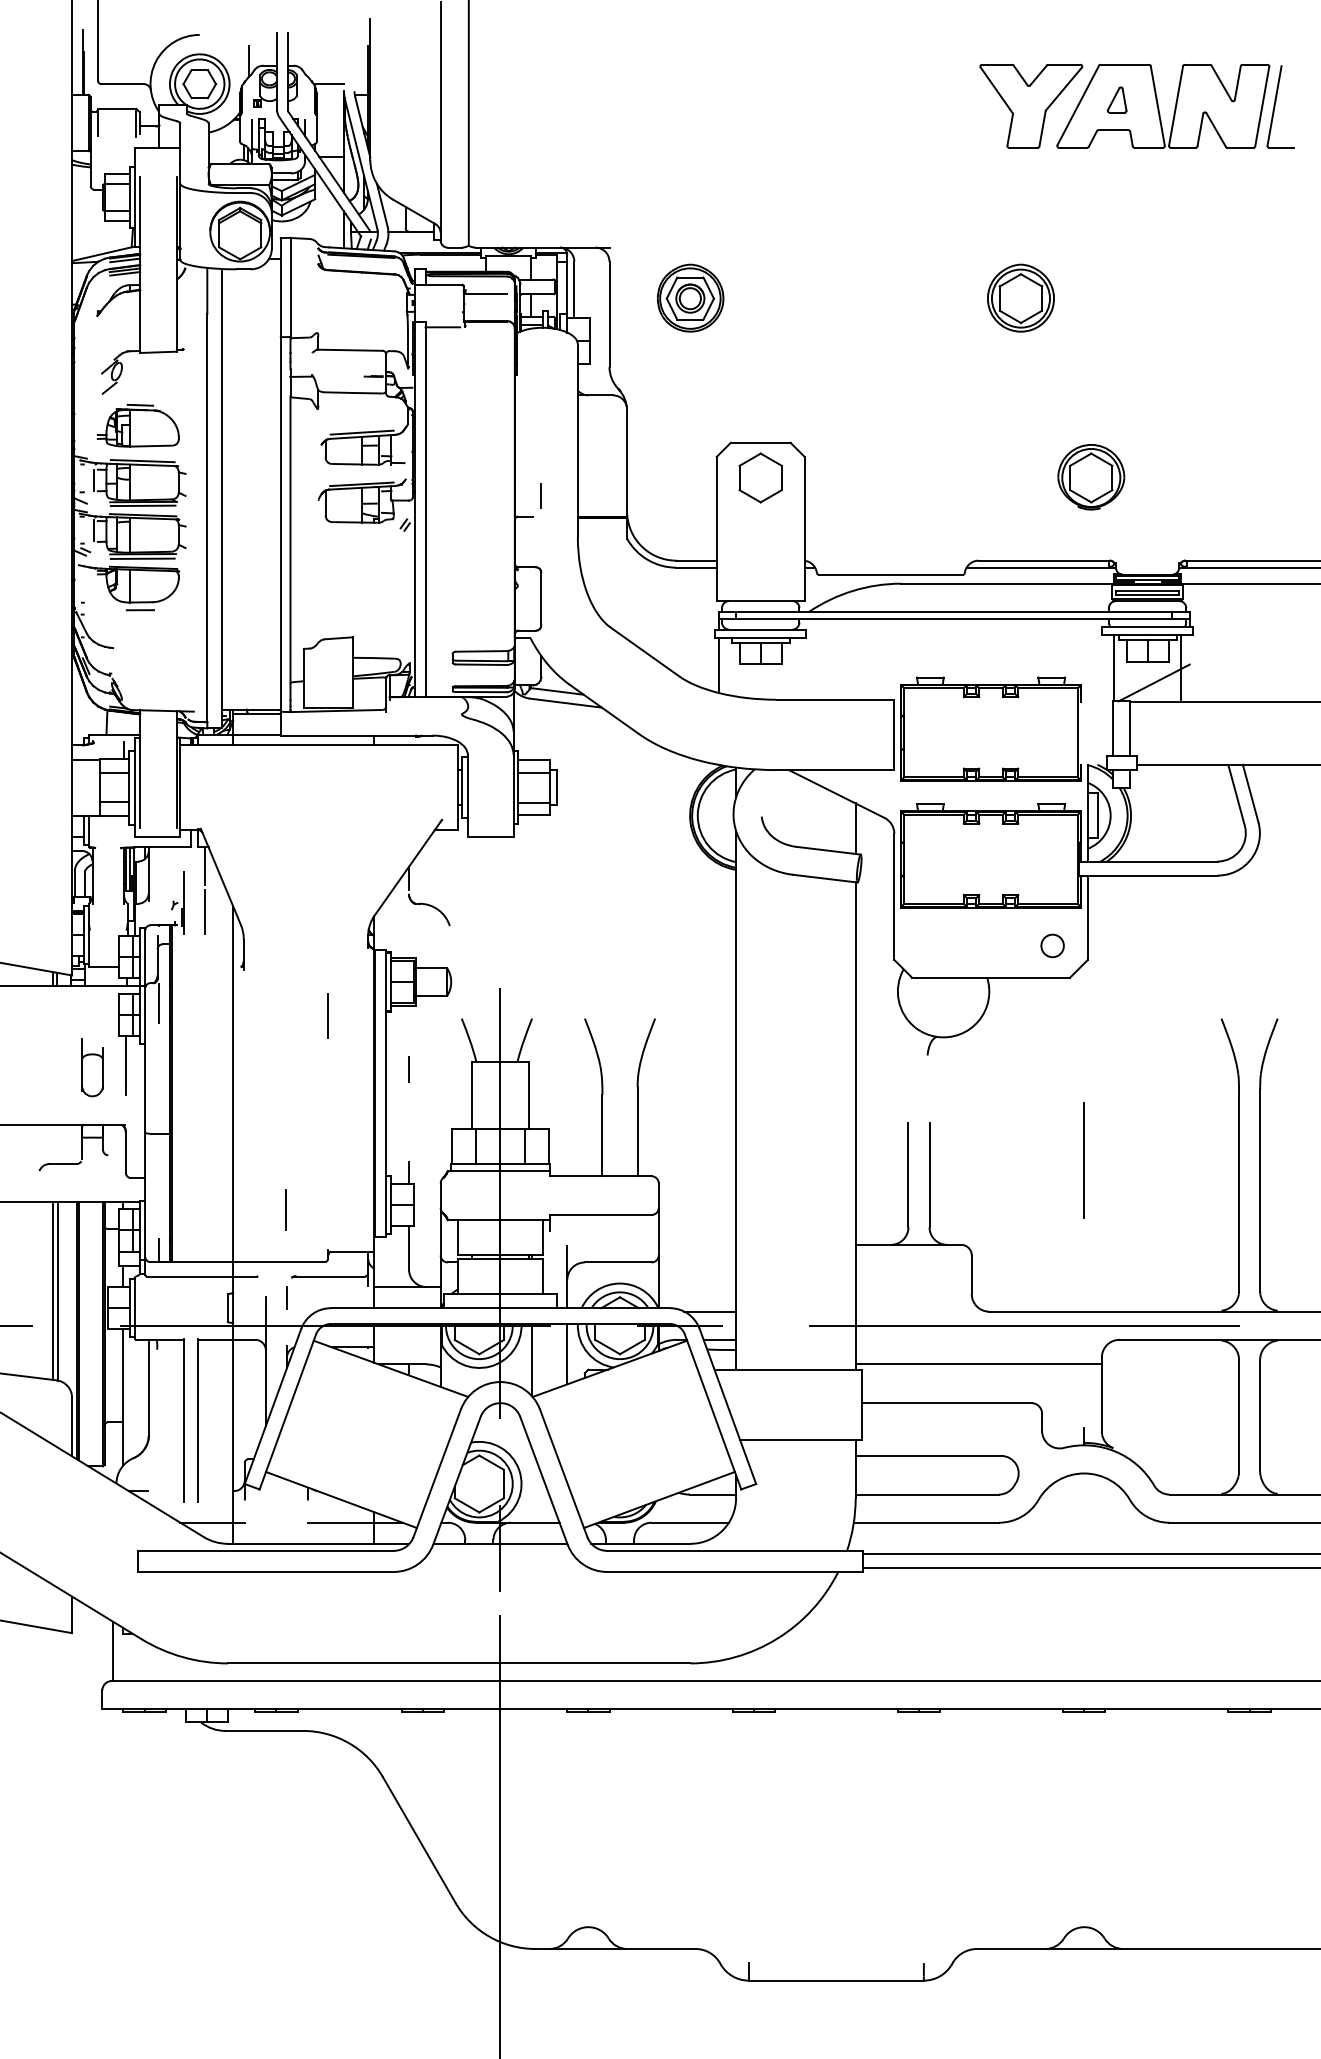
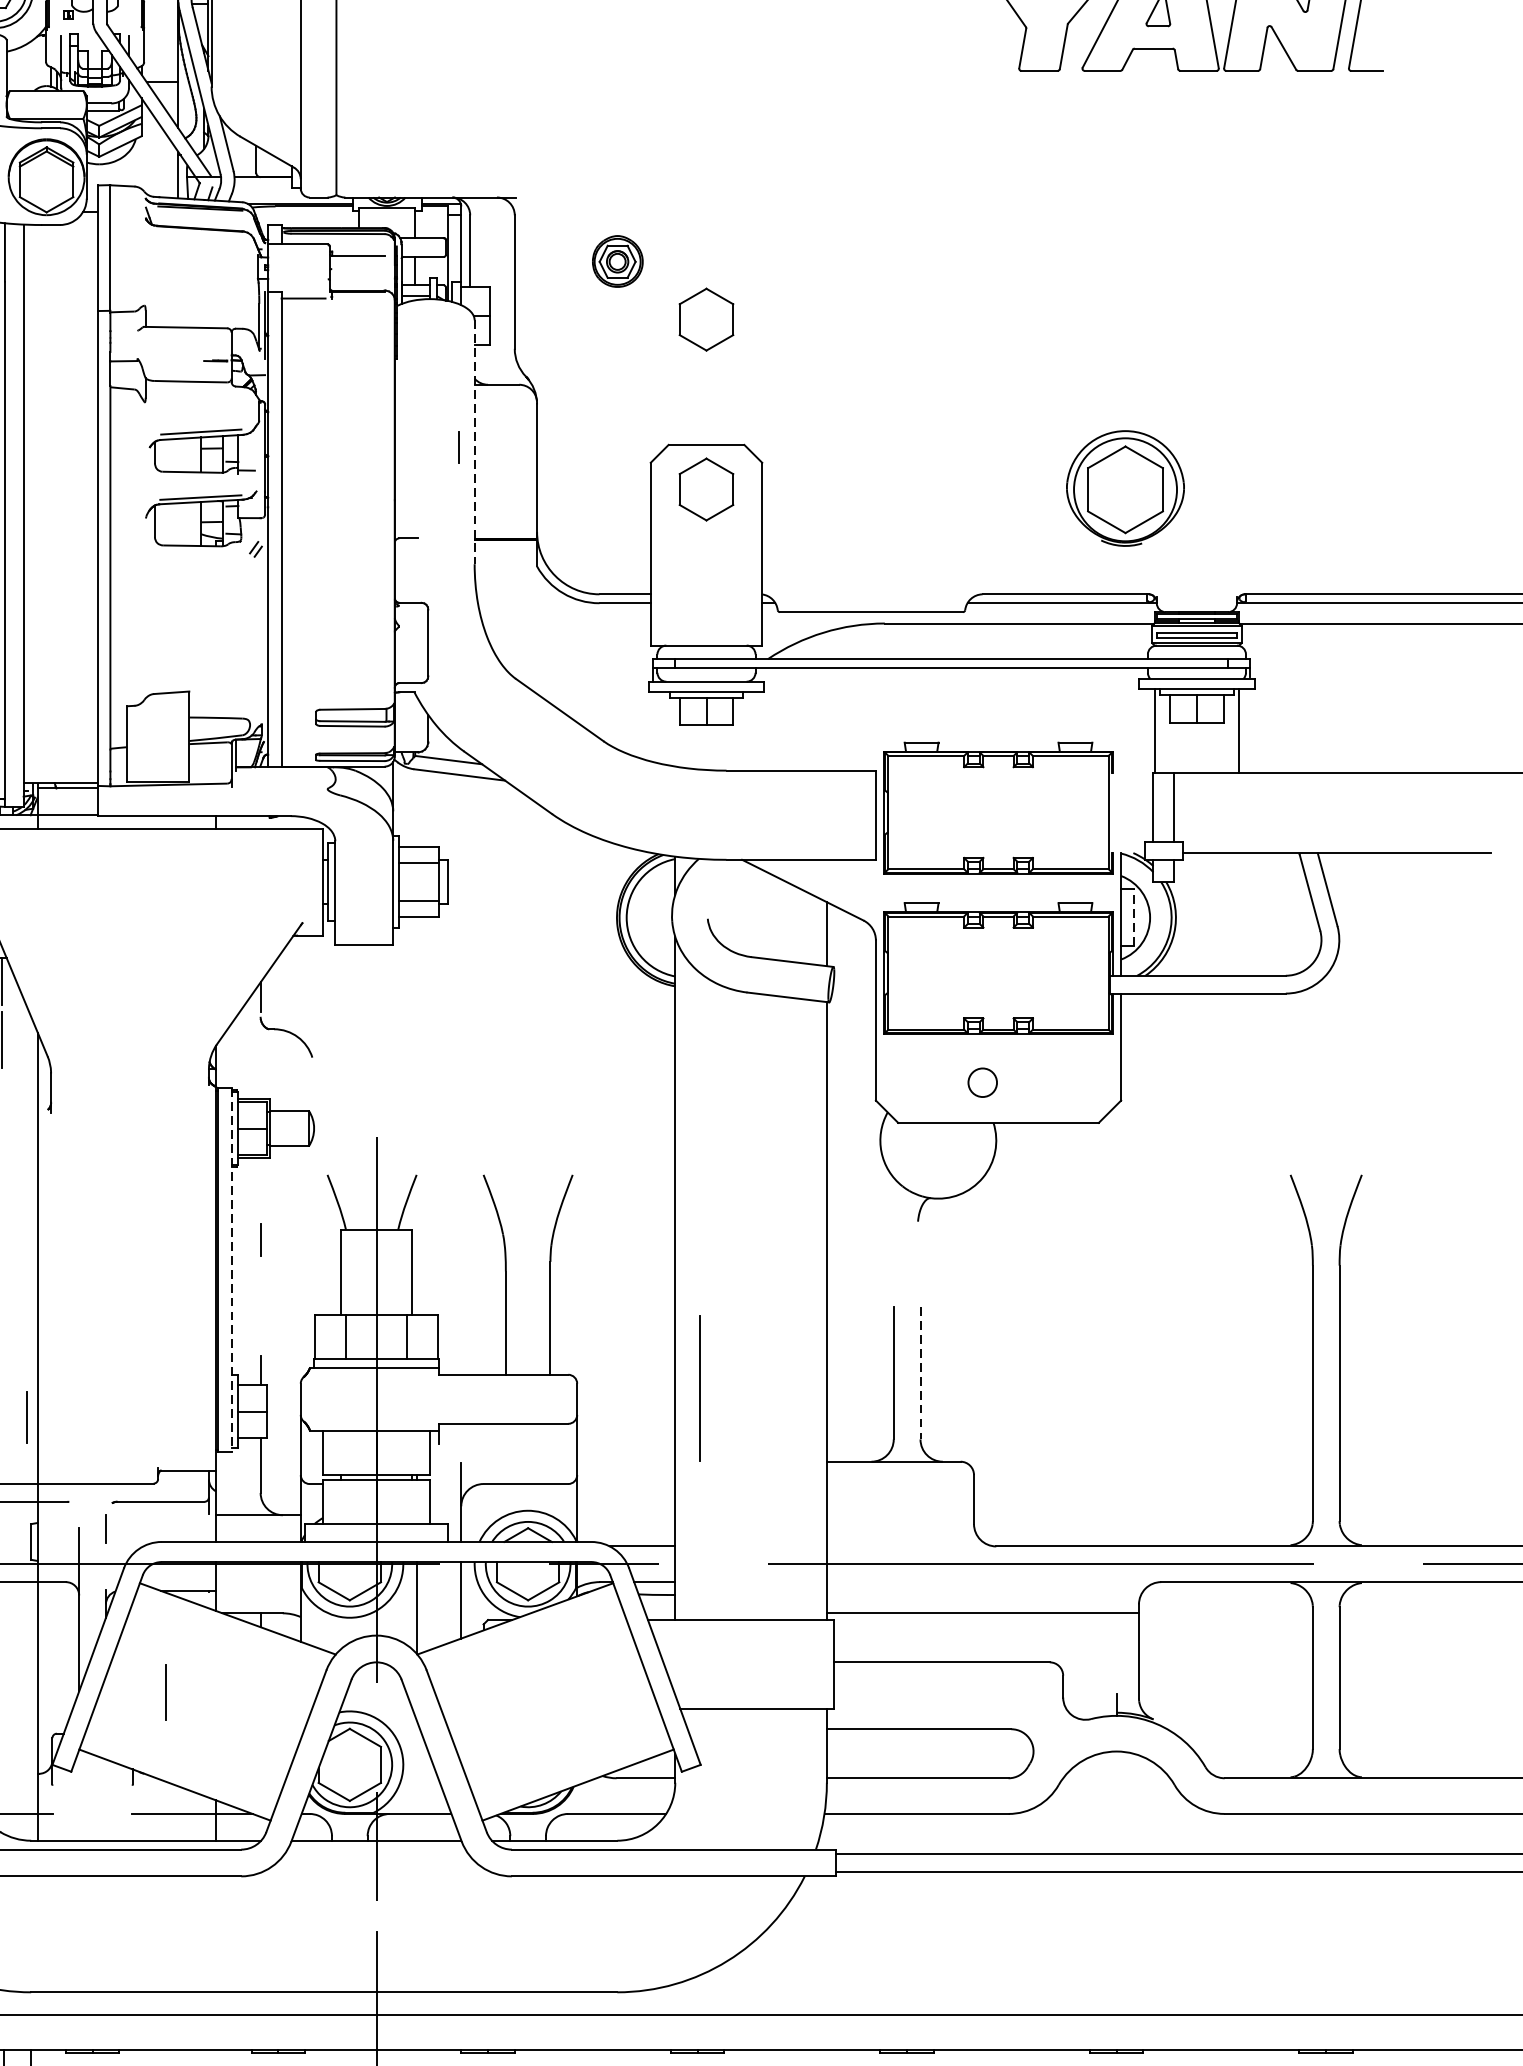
part: (690, 297) -> (617, 260), size x0.6
part: (1020, 297) -> (1035, 260), removed
part: (760, 343) -> (706, 319), added
line: (577, 441) -> (474, 443), solid -> dashed
part: (1091, 477) -> (1125, 488), size x1.4
line: (540, 495) -> (457, 447), moved
line: (718, 664) -> (652, 725), removed
line: (1153, 682) -> (1204, 748), removed
line: (1097, 815) -> (1133, 917), solid -> dashed
circle: (1052, 945) -> (982, 1082), moved
line: (327, 1015) -> (164, 1691), moved
line: (386, 1094) -> (232, 1271), solid -> dashed
line: (1083, 1160) -> (698, 1388), moved
line: (929, 1175) -> (920, 1373), solid -> dashed
line: (285, 1209) -> (26, 1416), moved

